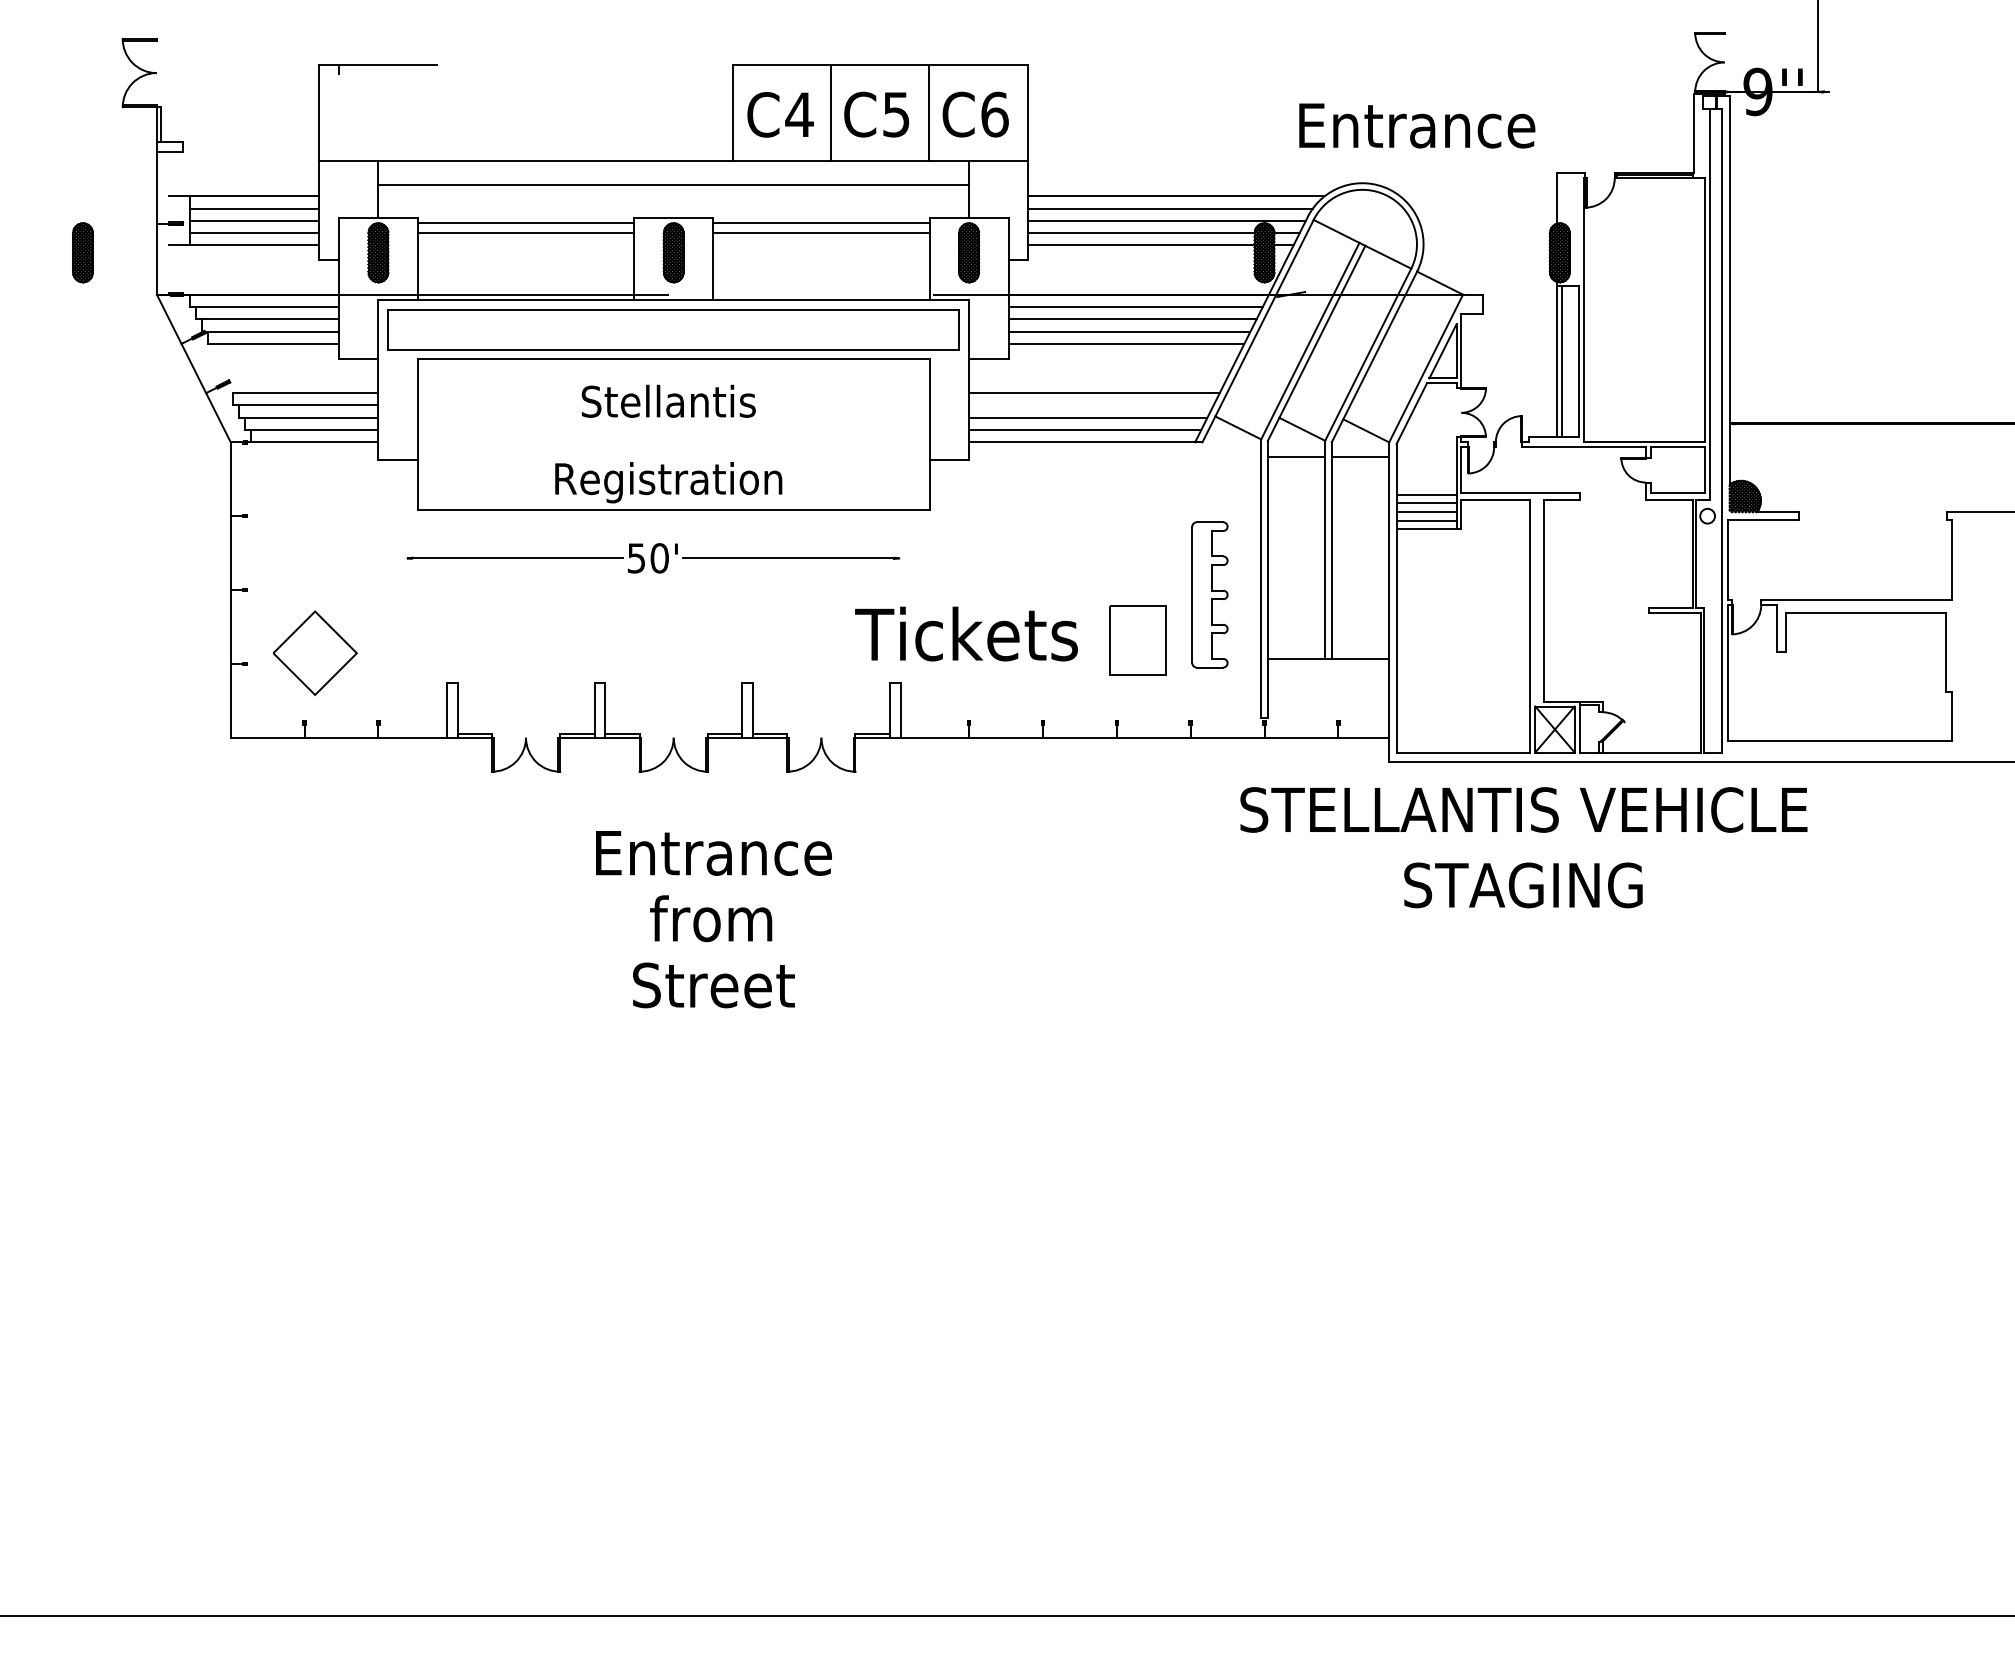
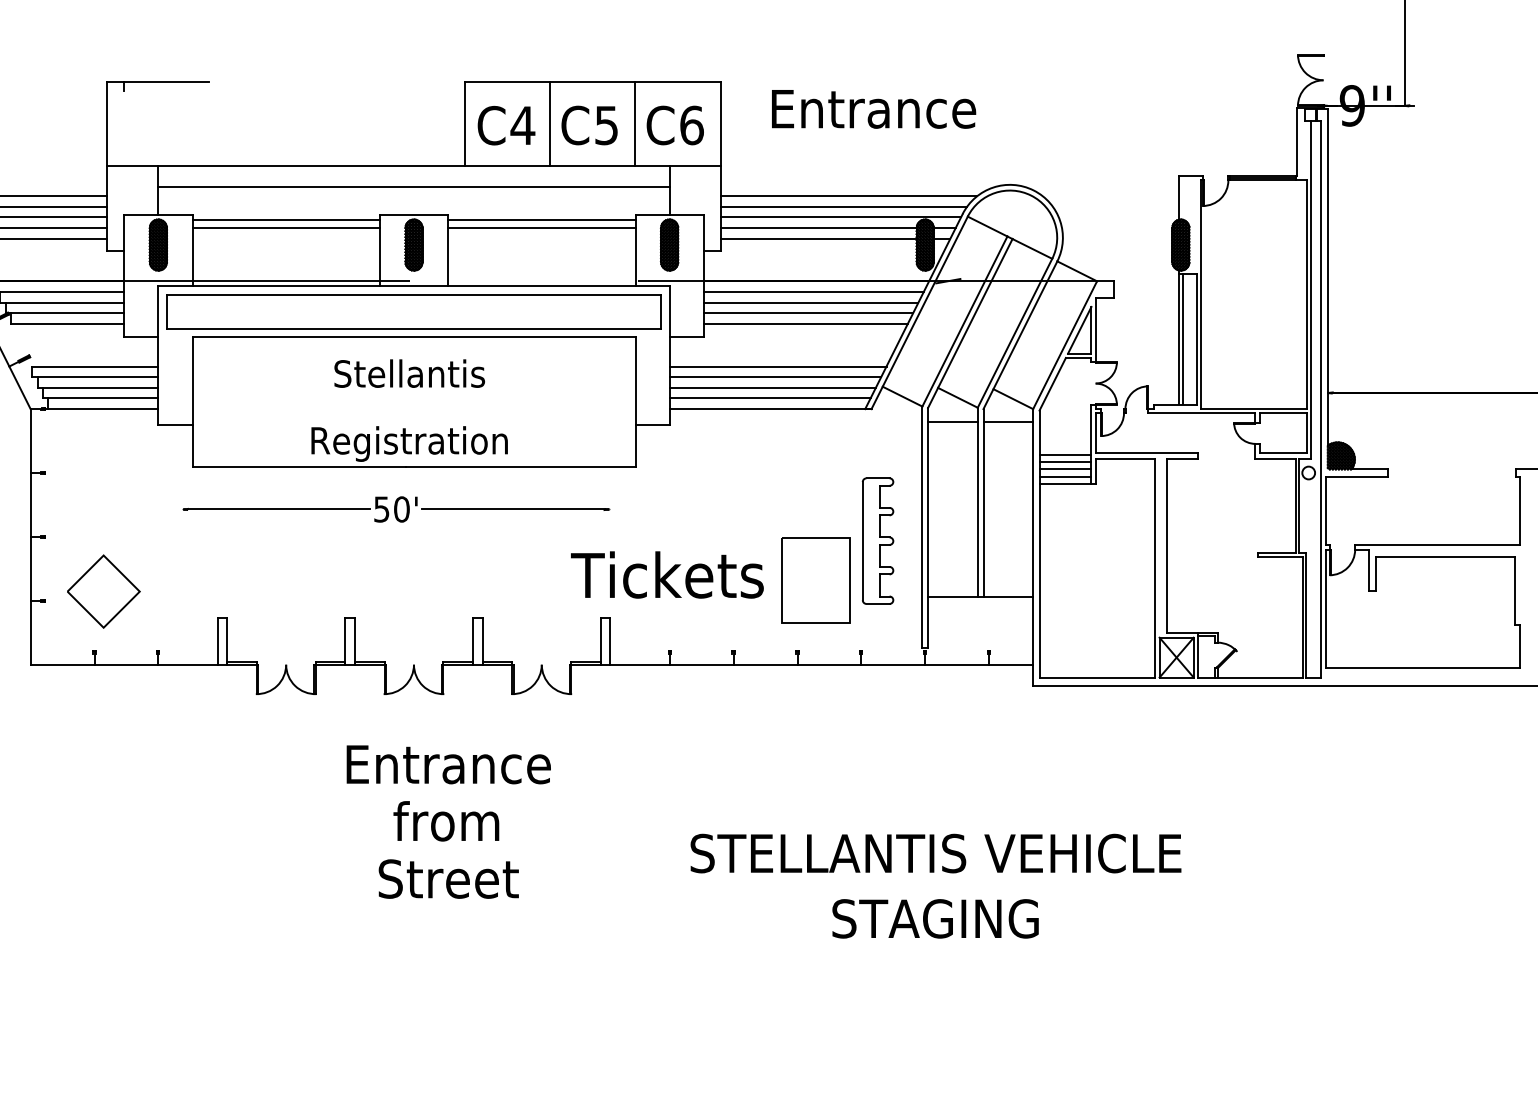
text: (1417, 125) -> (874, 108), moved
line: (1091, 405) -> (775, 377), added
part: (1137, 640) -> (815, 580), size x1.43
text: (1523, 847) -> (935, 886), moved

